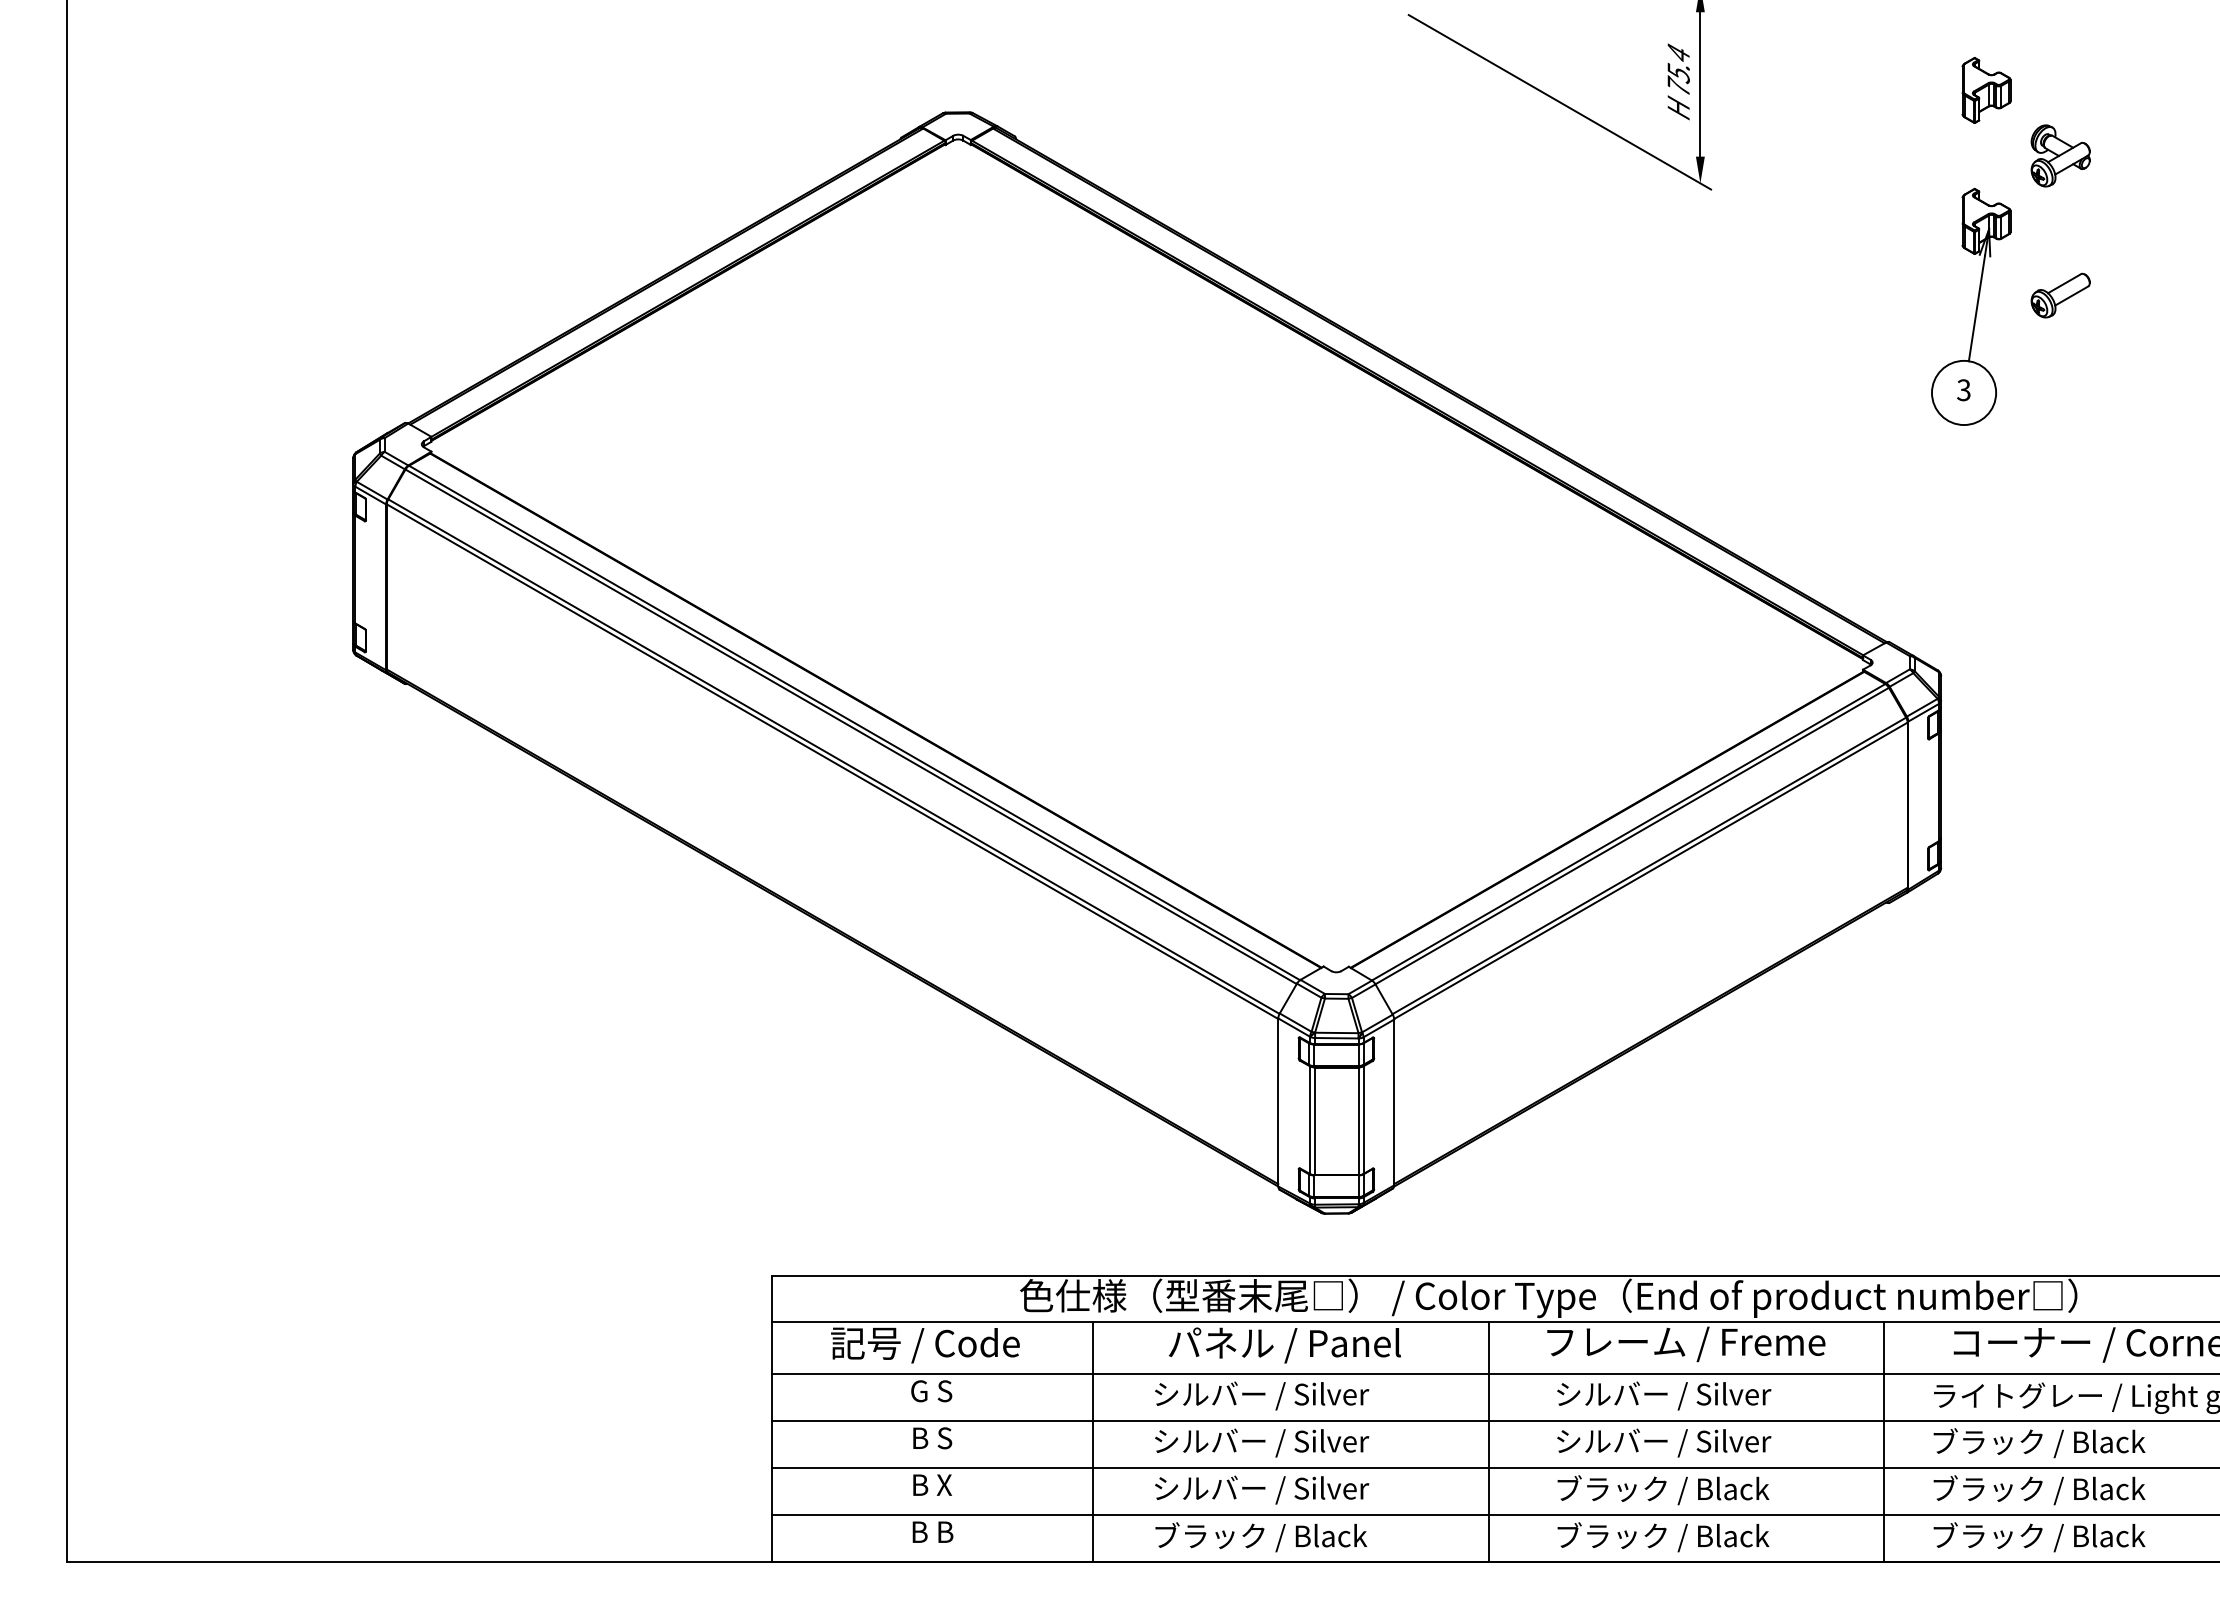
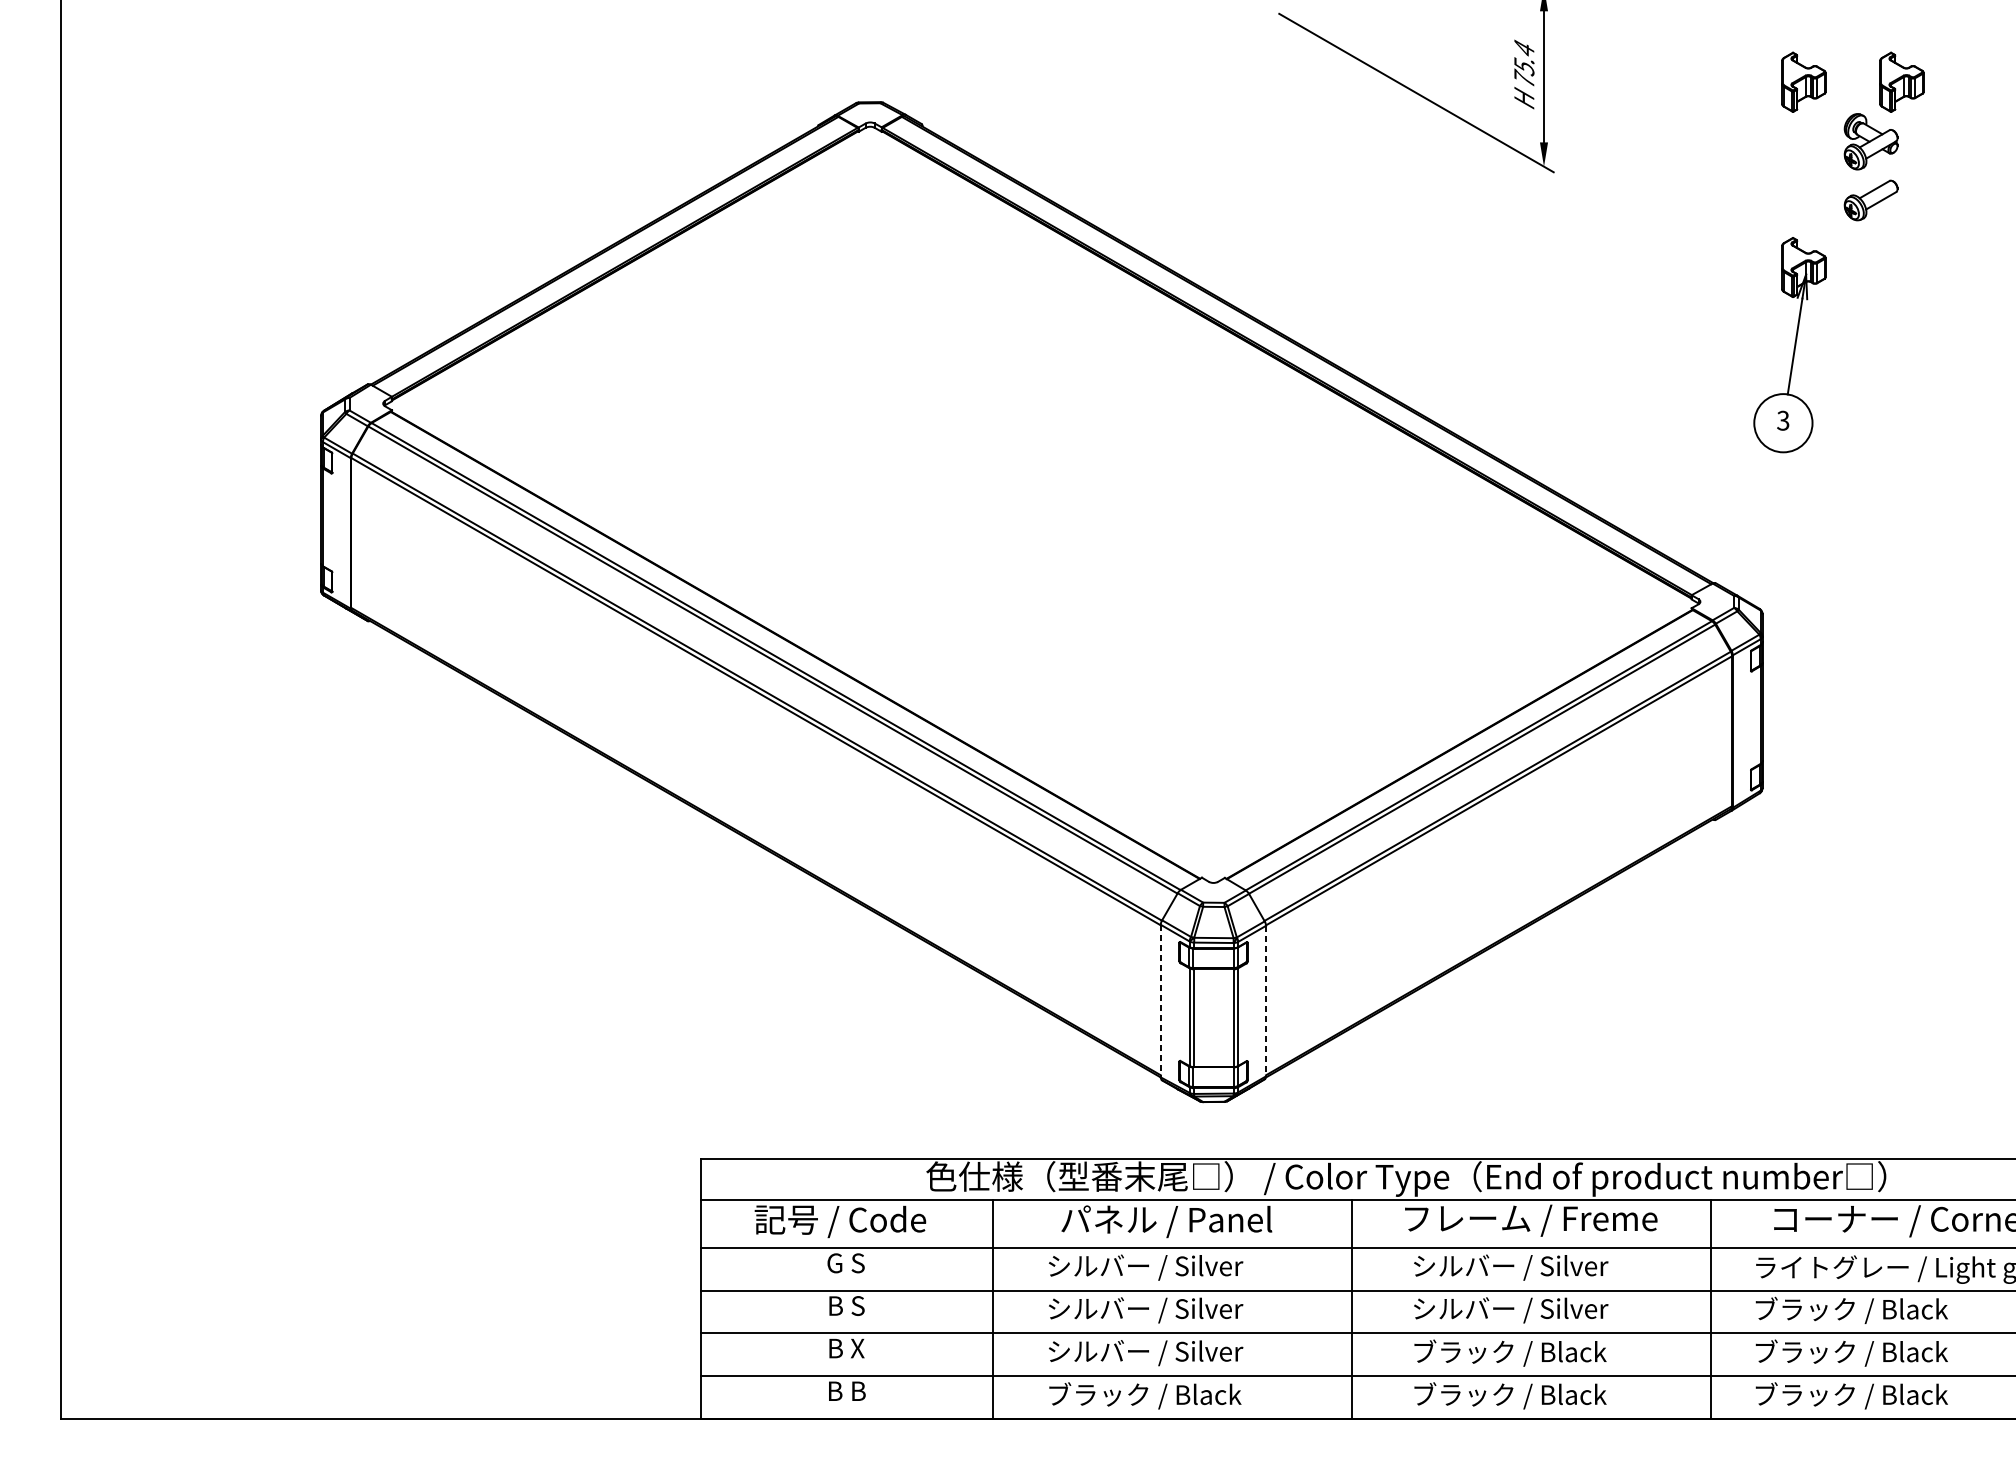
part: (2094, 90) -> (1901, 82), added
part: (2060, 295) -> (1870, 200), moved
part: (1971, 306) -> (1790, 344), moved
line: (1278, 1102) -> (1160, 1001), solid -> dashed
line: (1394, 1102) -> (1266, 1001), solid -> dashed

